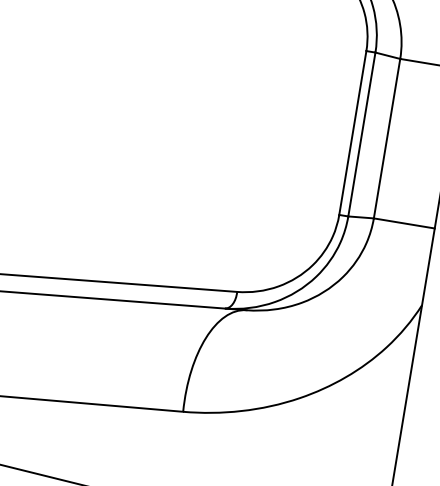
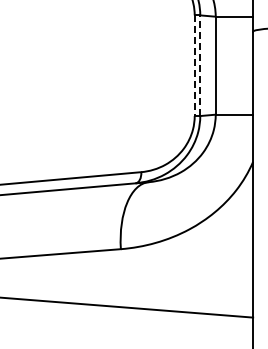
line: (352, 134) -> (194, 66), solid -> dashed
line: (362, 134) -> (200, 65), solid -> dashed

